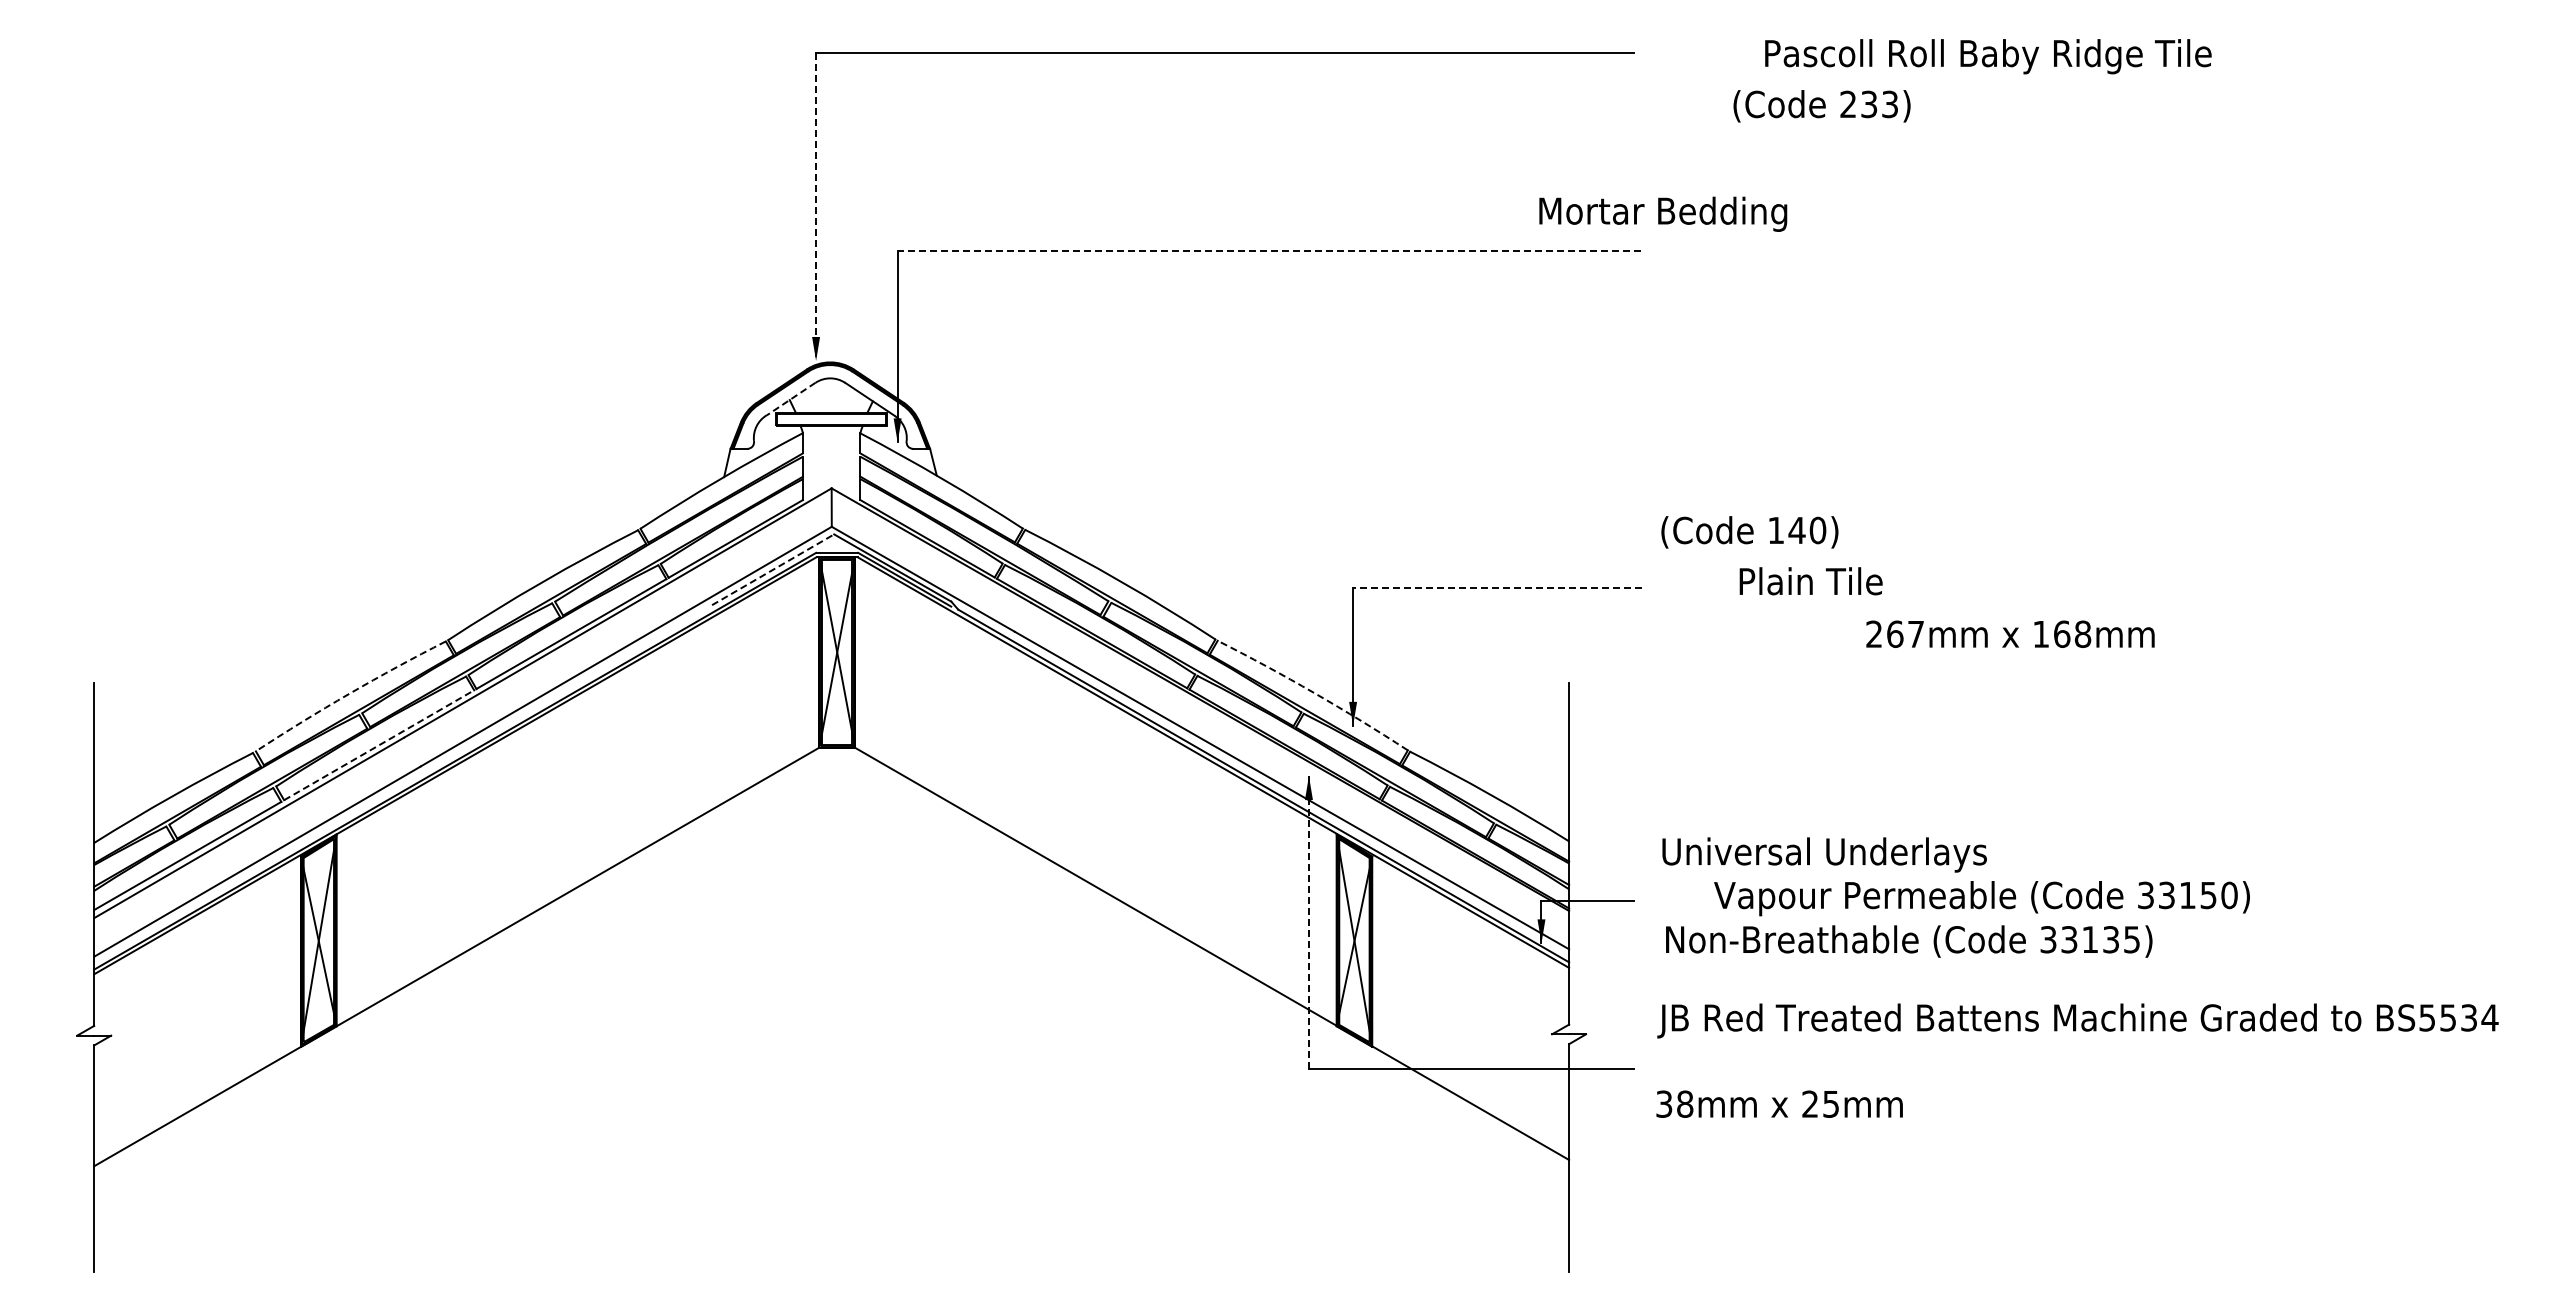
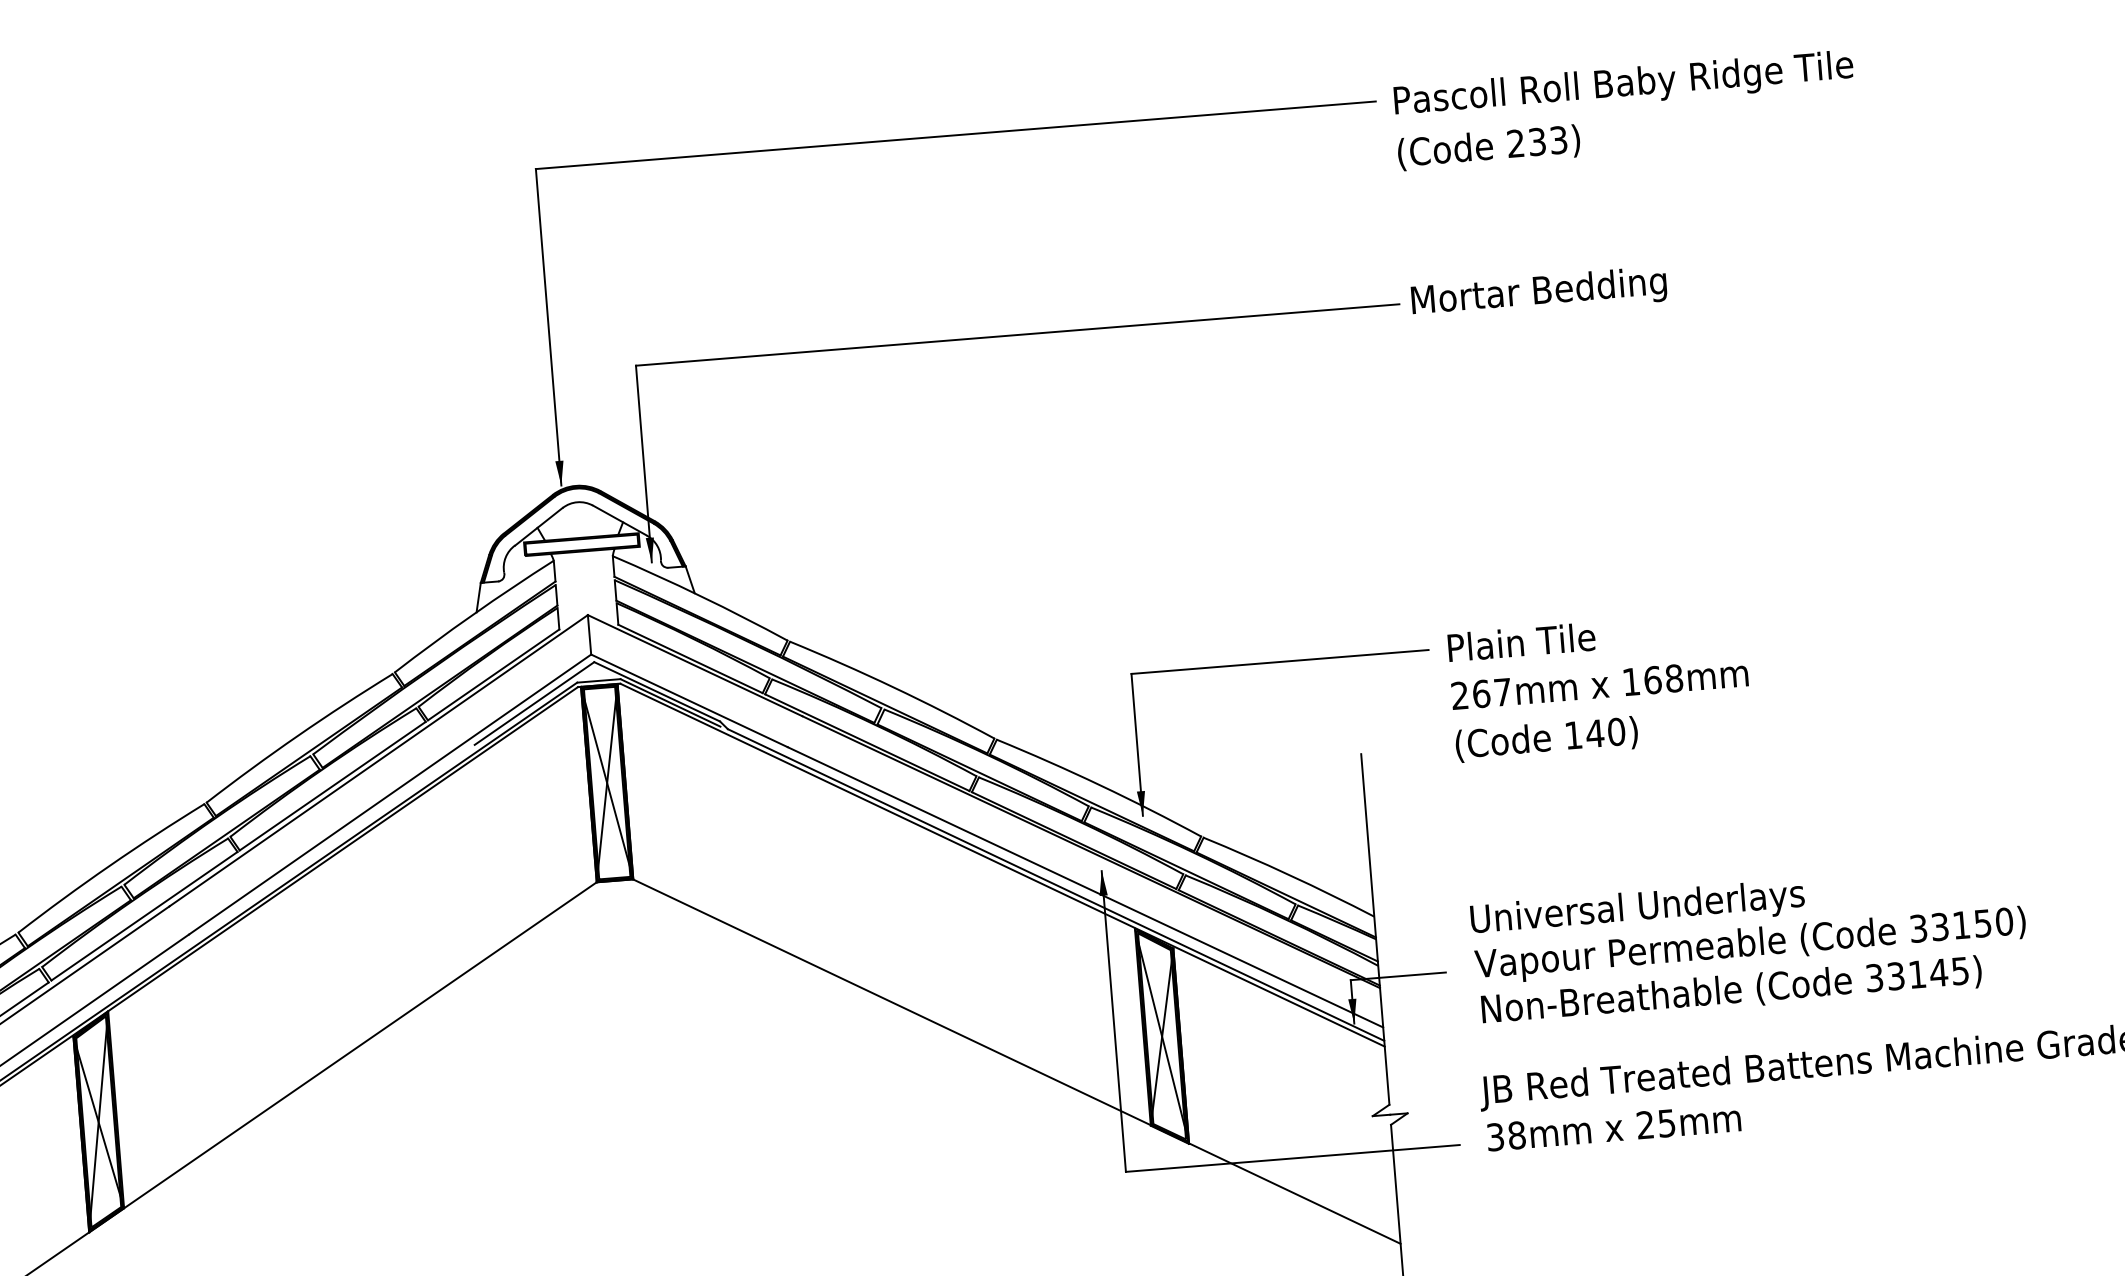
text: (1988, 56) -> (1624, 85), moved
text: (1821, 106) -> (1488, 148), moved
line: (816, 207) -> (549, 327), dashed -> solid
text: (1663, 213) -> (1539, 292), moved
line: (1269, 250) -> (1017, 334), dashed -> solid
line: (790, 399) -> (538, 527), dashed -> solid
text: (1749, 532) -> (1546, 739), moved
line: (773, 569) -> (534, 703), dashed -> solid
text: (1810, 581) -> (1521, 642), moved
line: (1497, 587) -> (1279, 661), dashed -> solid
text: (2010, 633) -> (1599, 683), moved
arc: (1314, 692) -> (1100, 784), dashed -> solid
arc: (349, 693) -> (109, 865), dashed -> solid
line: (379, 745) -> (144, 916), dashed -> solid
text: (1981, 898) -> (1750, 945), moved
line: (1308, 923) -> (1113, 1022), dashed -> solid
text: (2110, 939) -> (1938, 972), 33135) -> 33145)
text: (1779, 1103) -> (1613, 1126), moved

